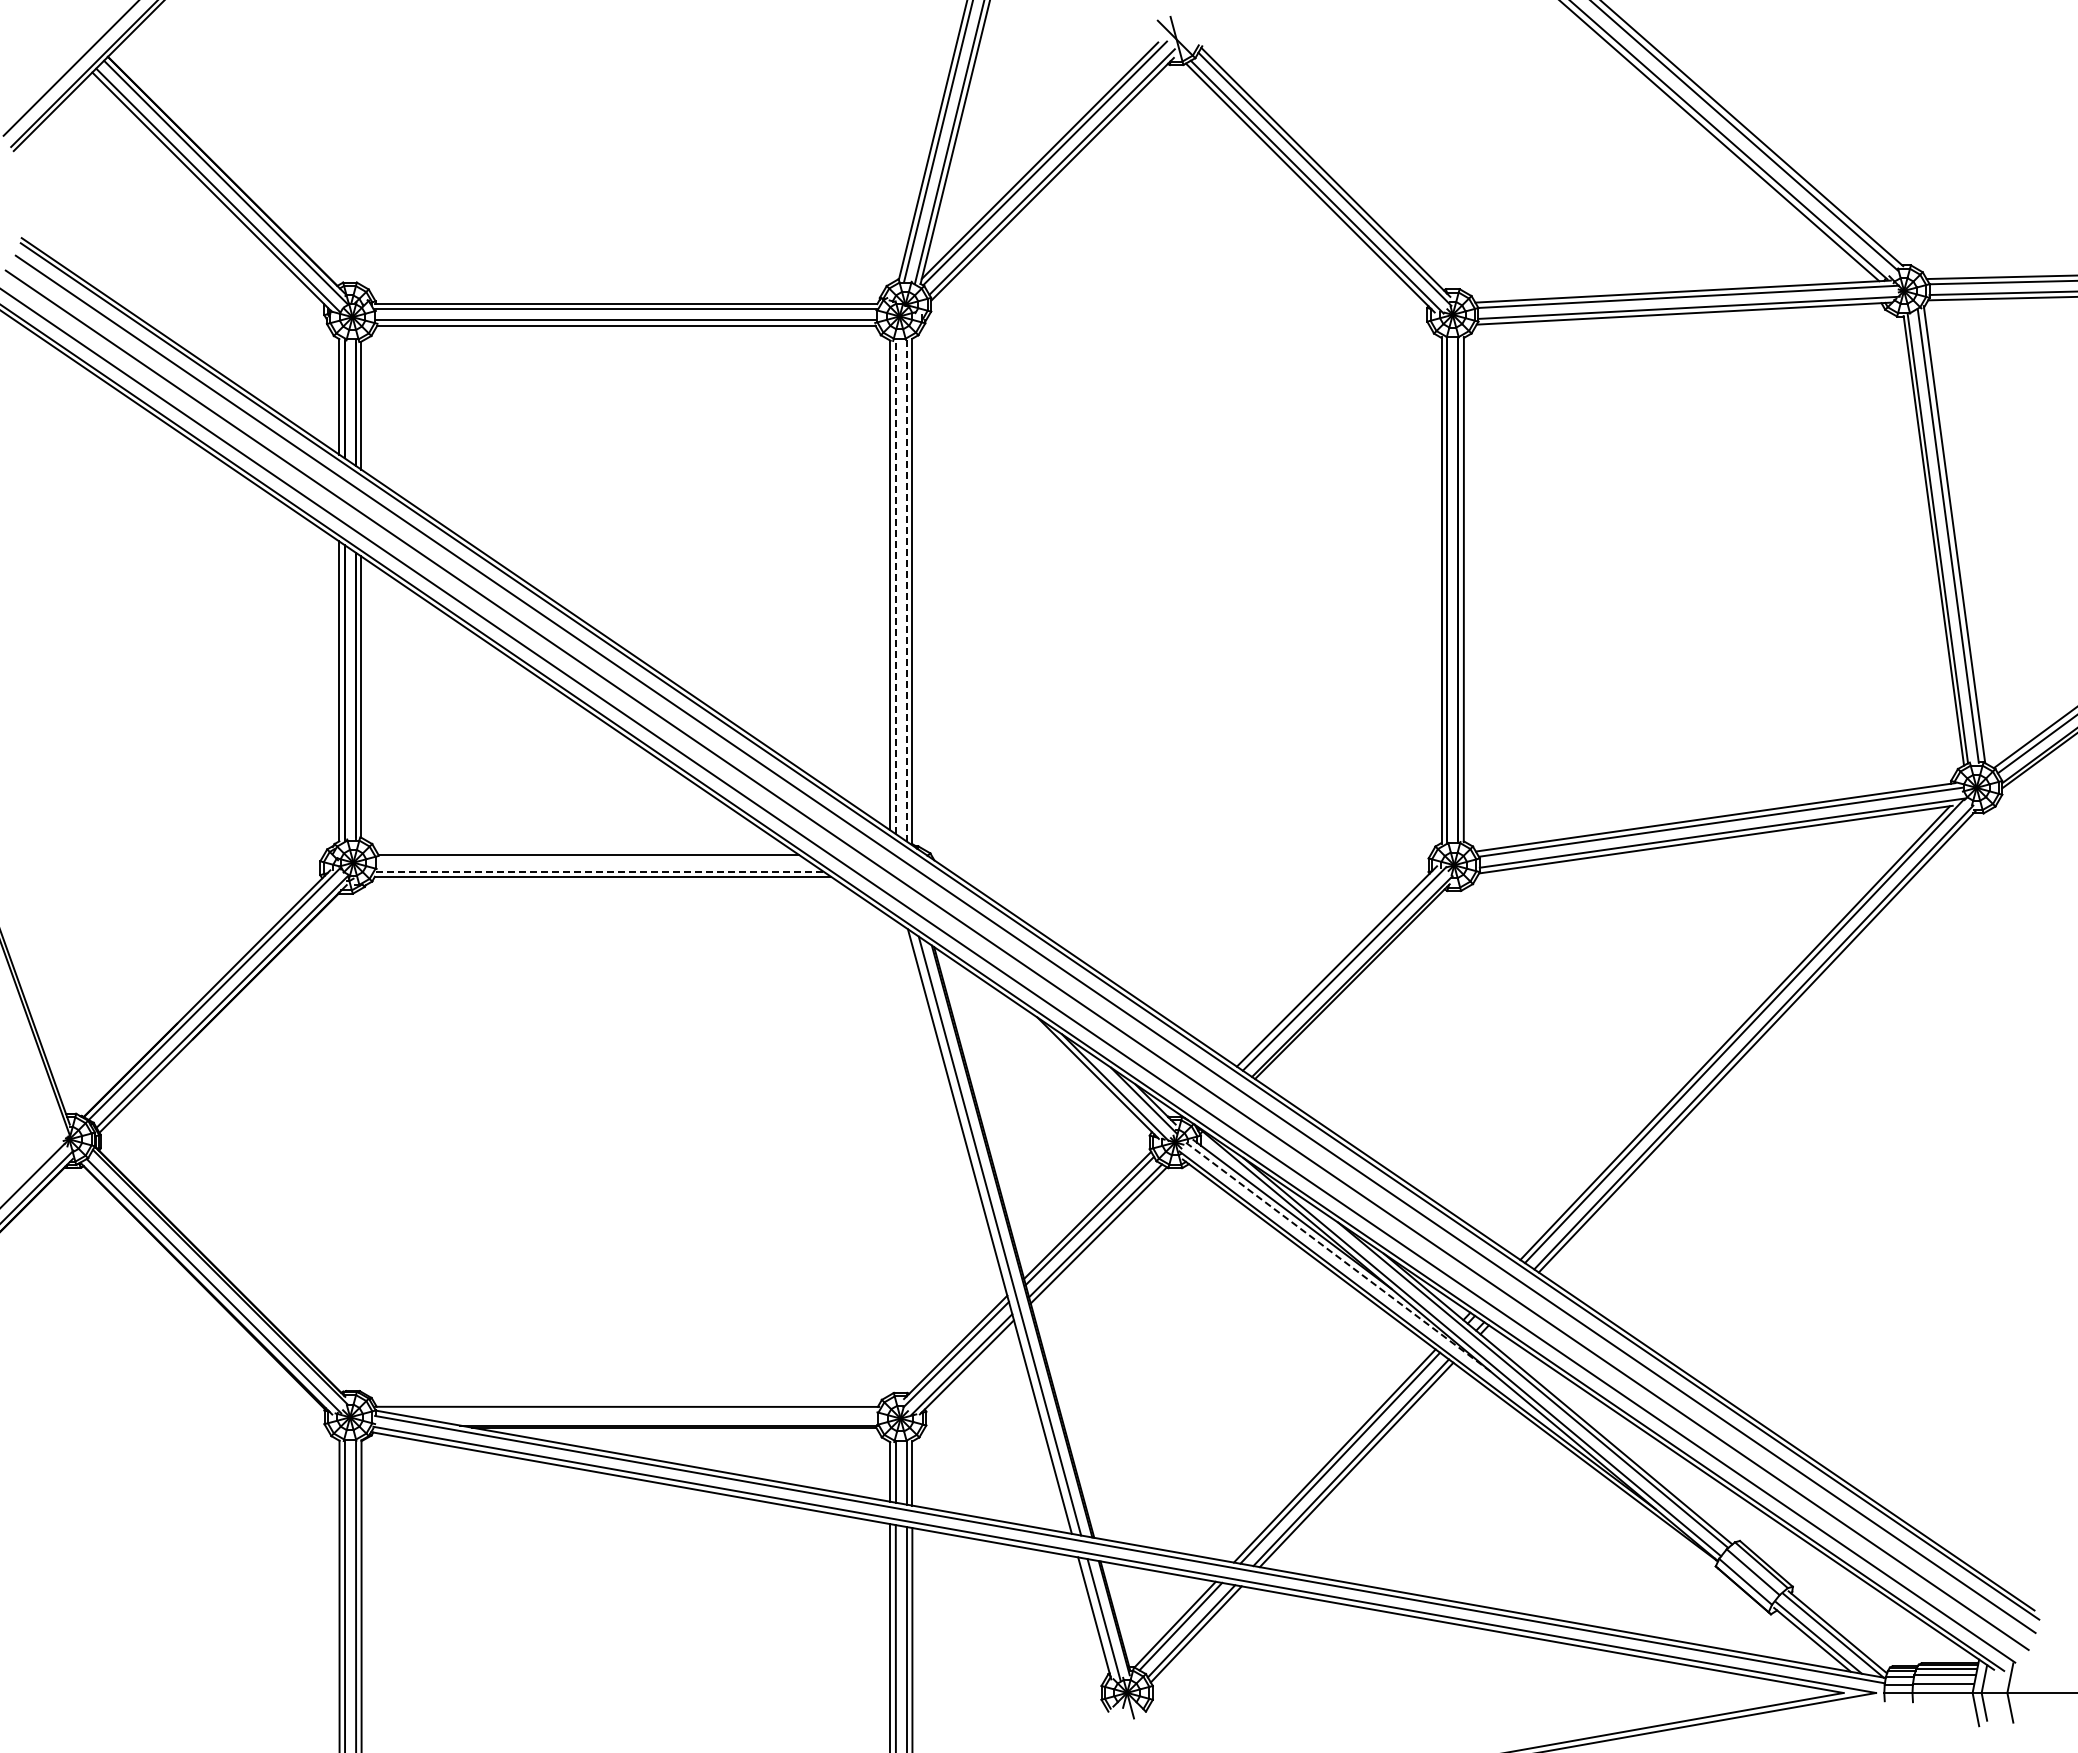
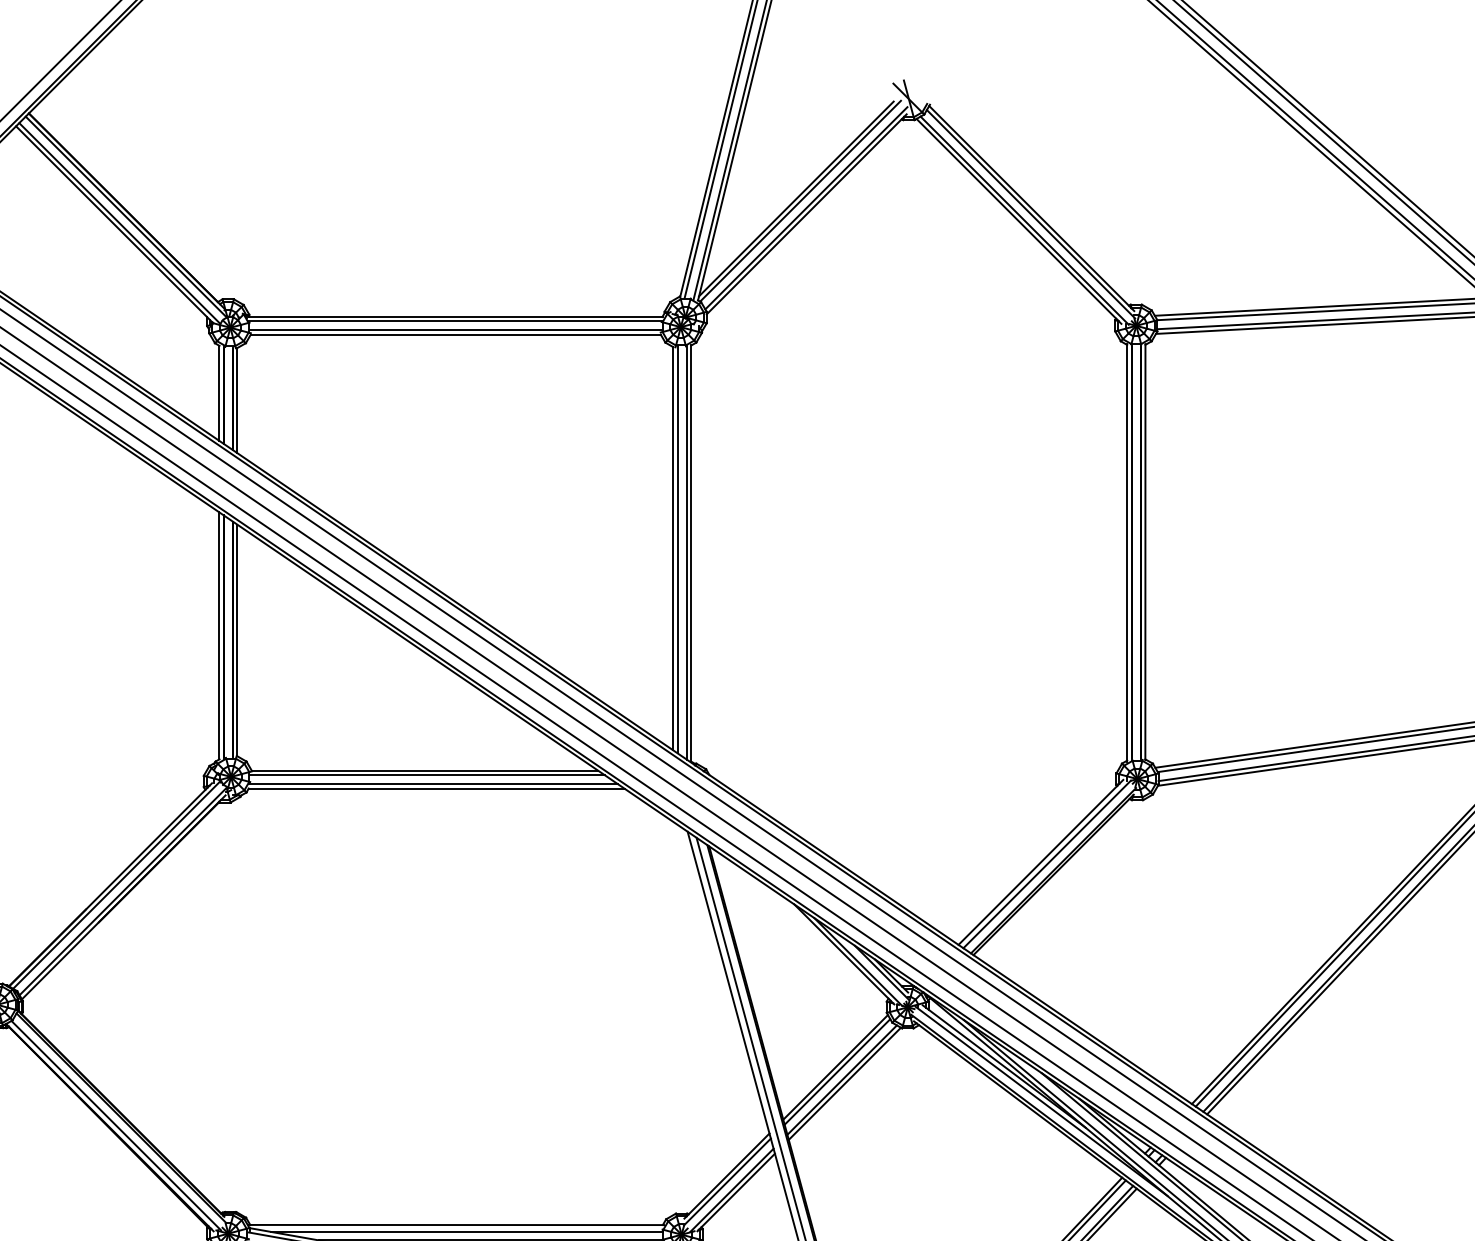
line: (895, 586) -> (677, 549), dashed -> solid
line: (906, 589) -> (686, 552), dashed -> solid
line: (591, 860) -> (427, 775), added
line: (598, 871) -> (432, 784), dashed -> solid
line: (1337, 1256) -> (1041, 1101), dashed -> solid
line: (639, 1415) -> (466, 1232), added

